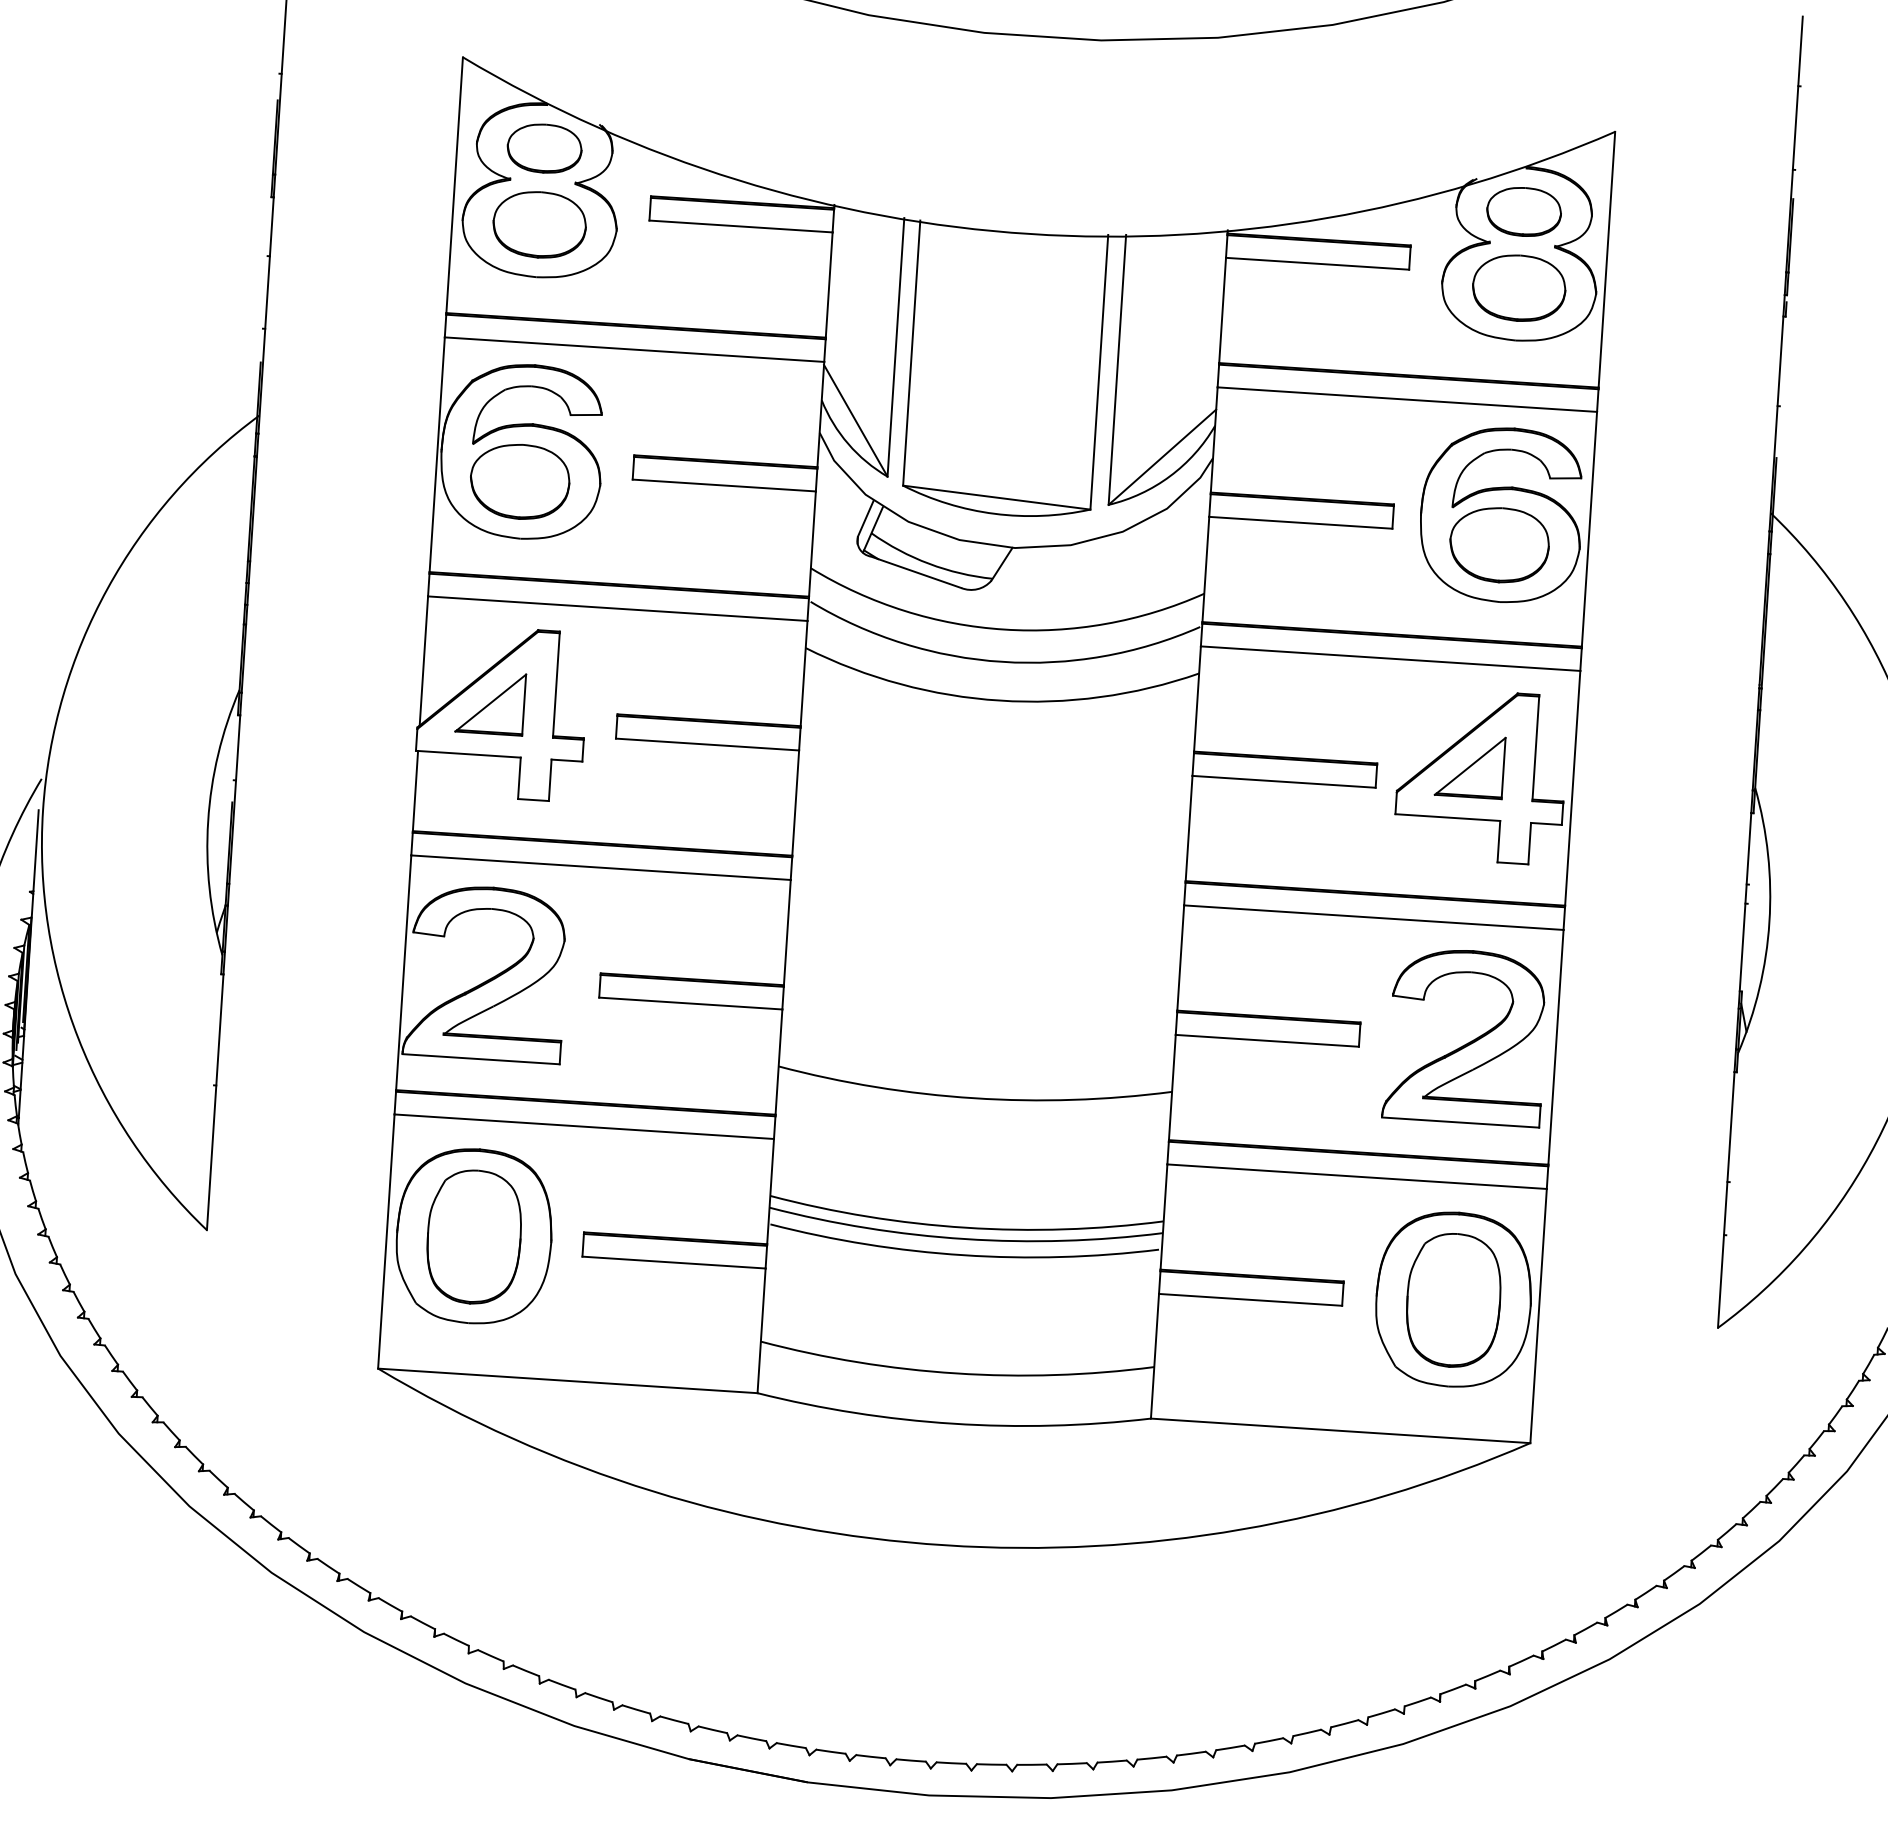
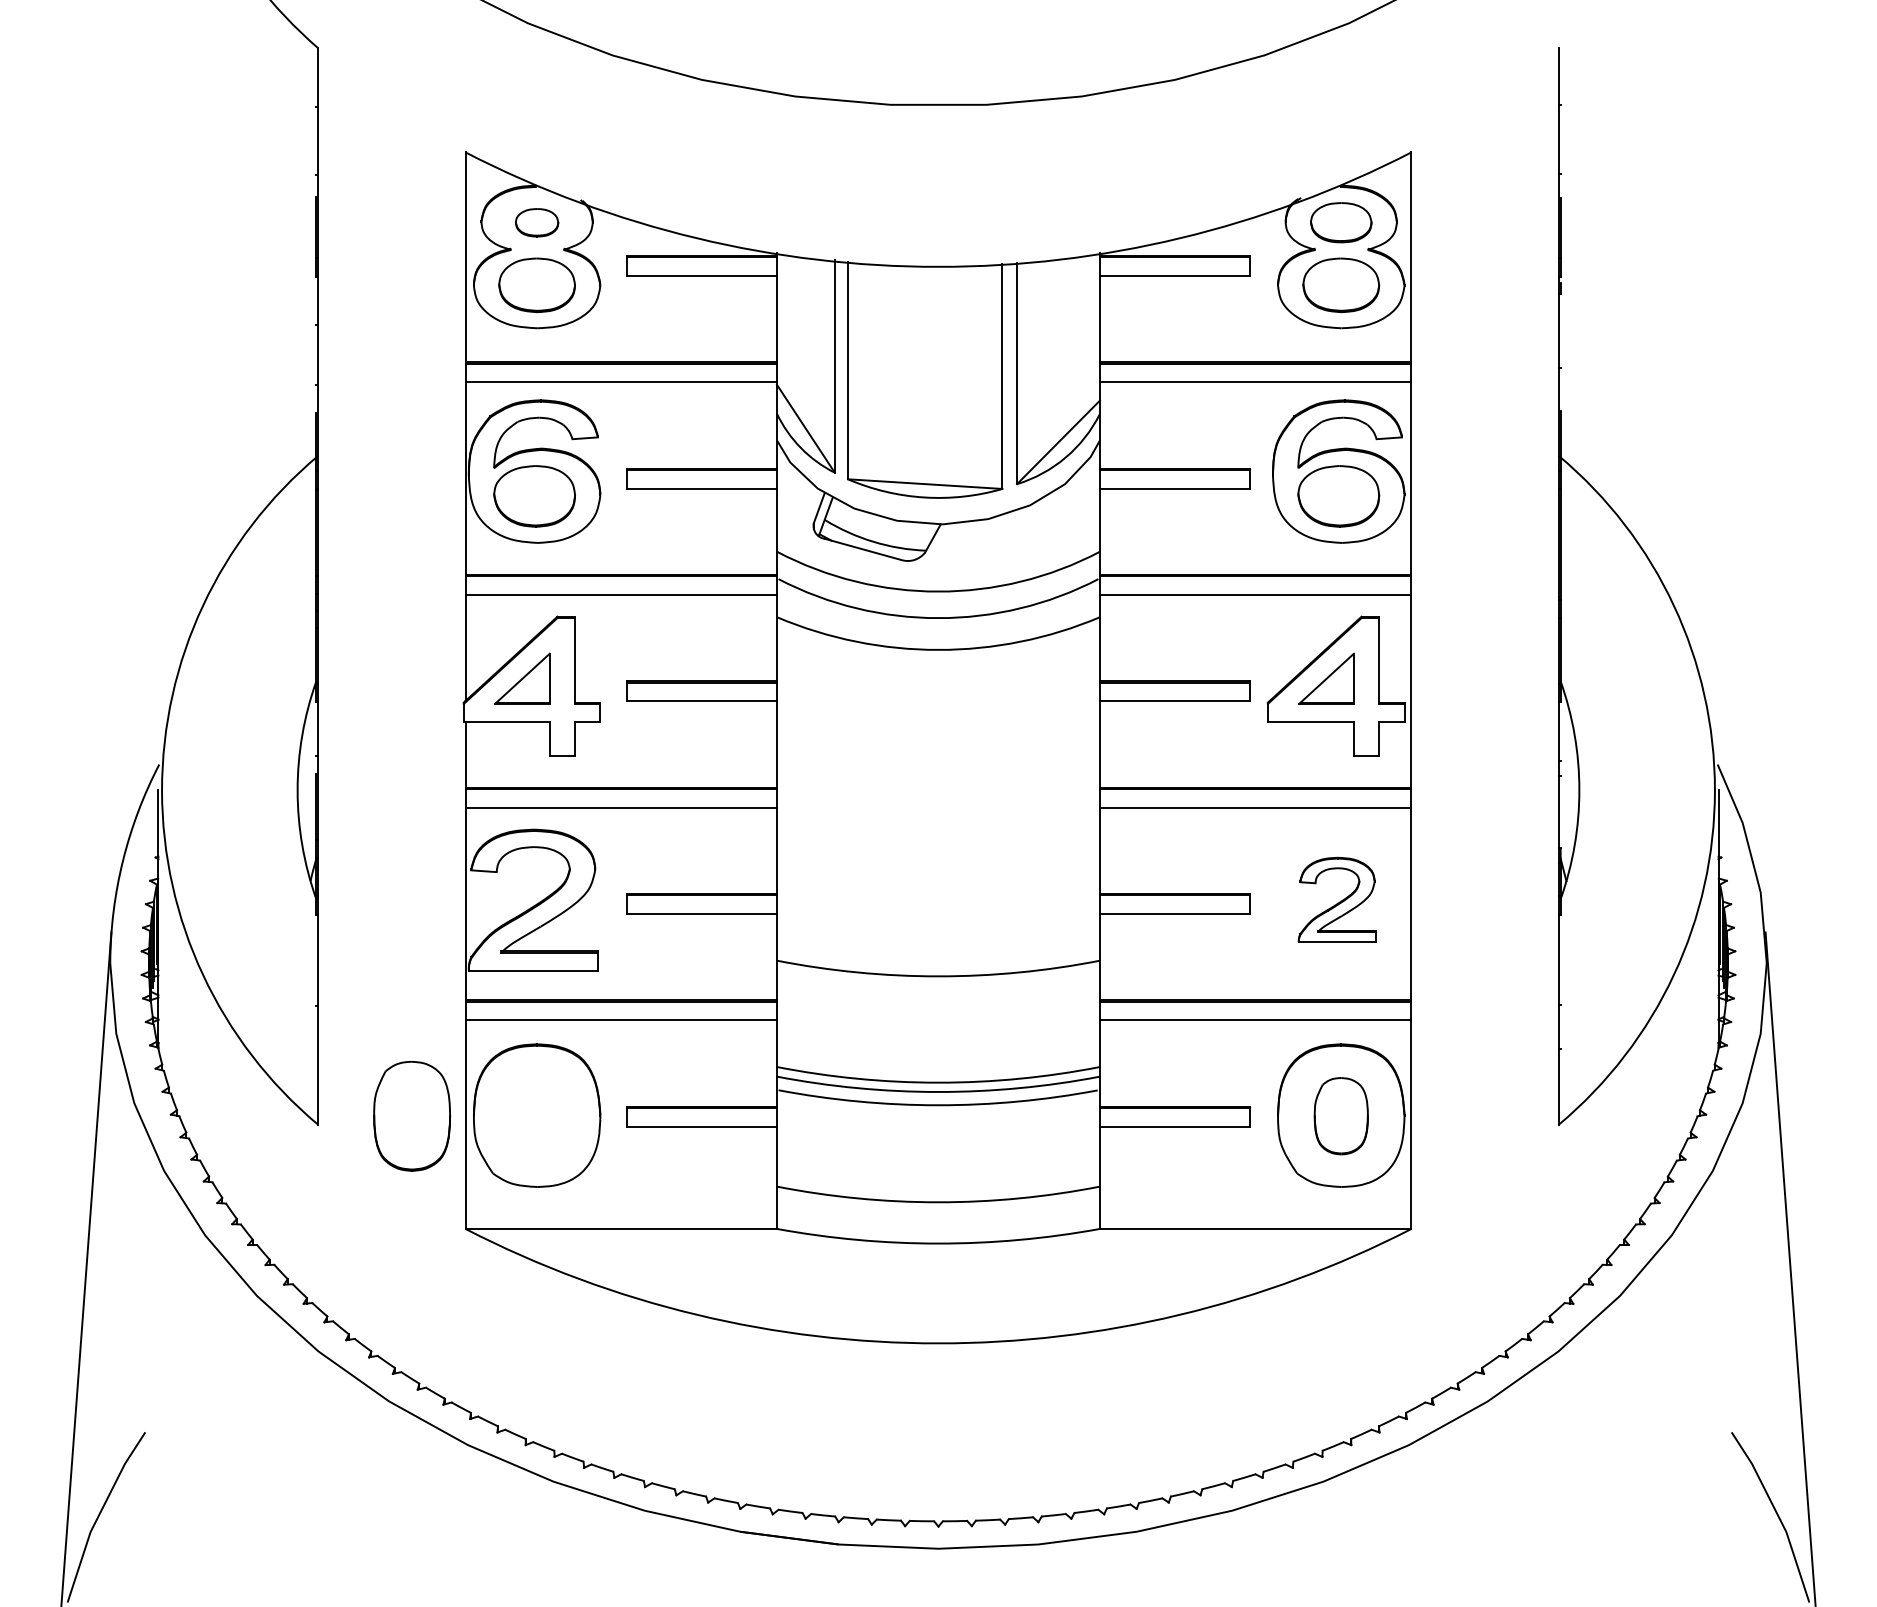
part: (543, 148) -> (536, 222), size x0.7
part: (1466, 1036) -> (1337, 899), size x0.6
part: (473, 1236) -> (411, 1115), moved
part: (1454, 1299) -> (1341, 1115), size x0.7

